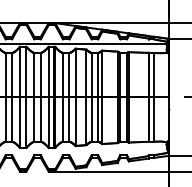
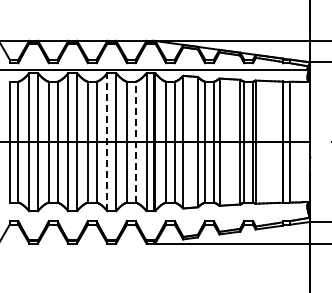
line: (40, 96) -> (135, 141), solid -> dashed
line: (20, 97) -> (107, 142), solid -> dashed

